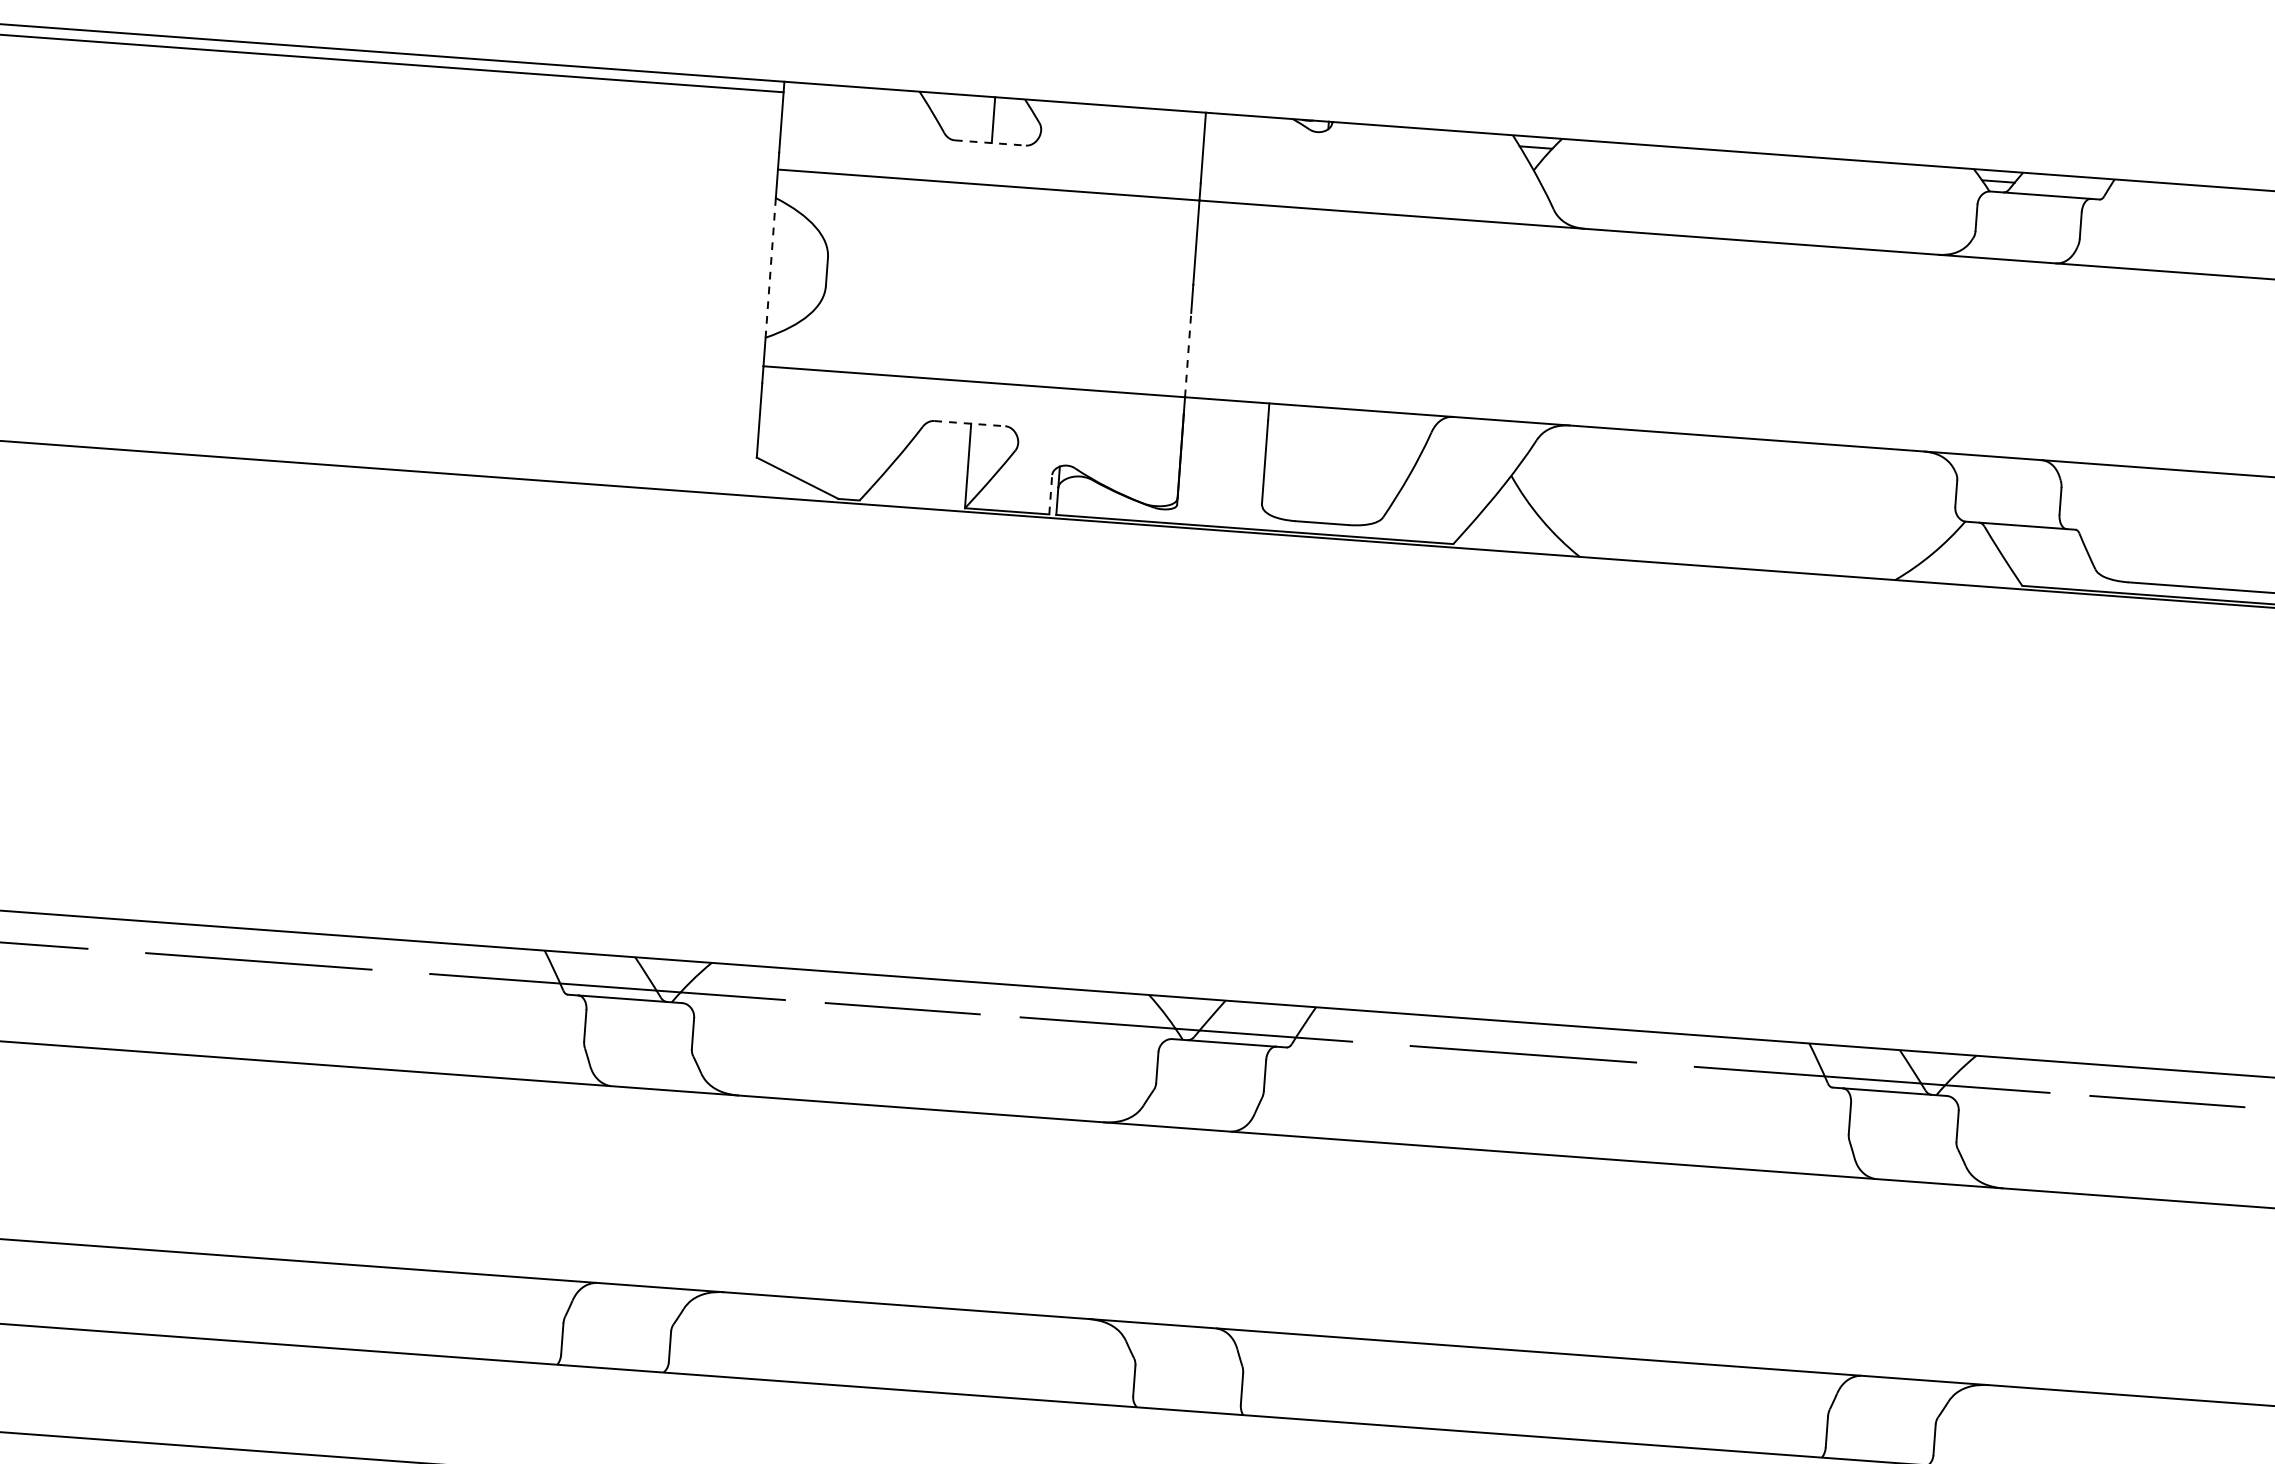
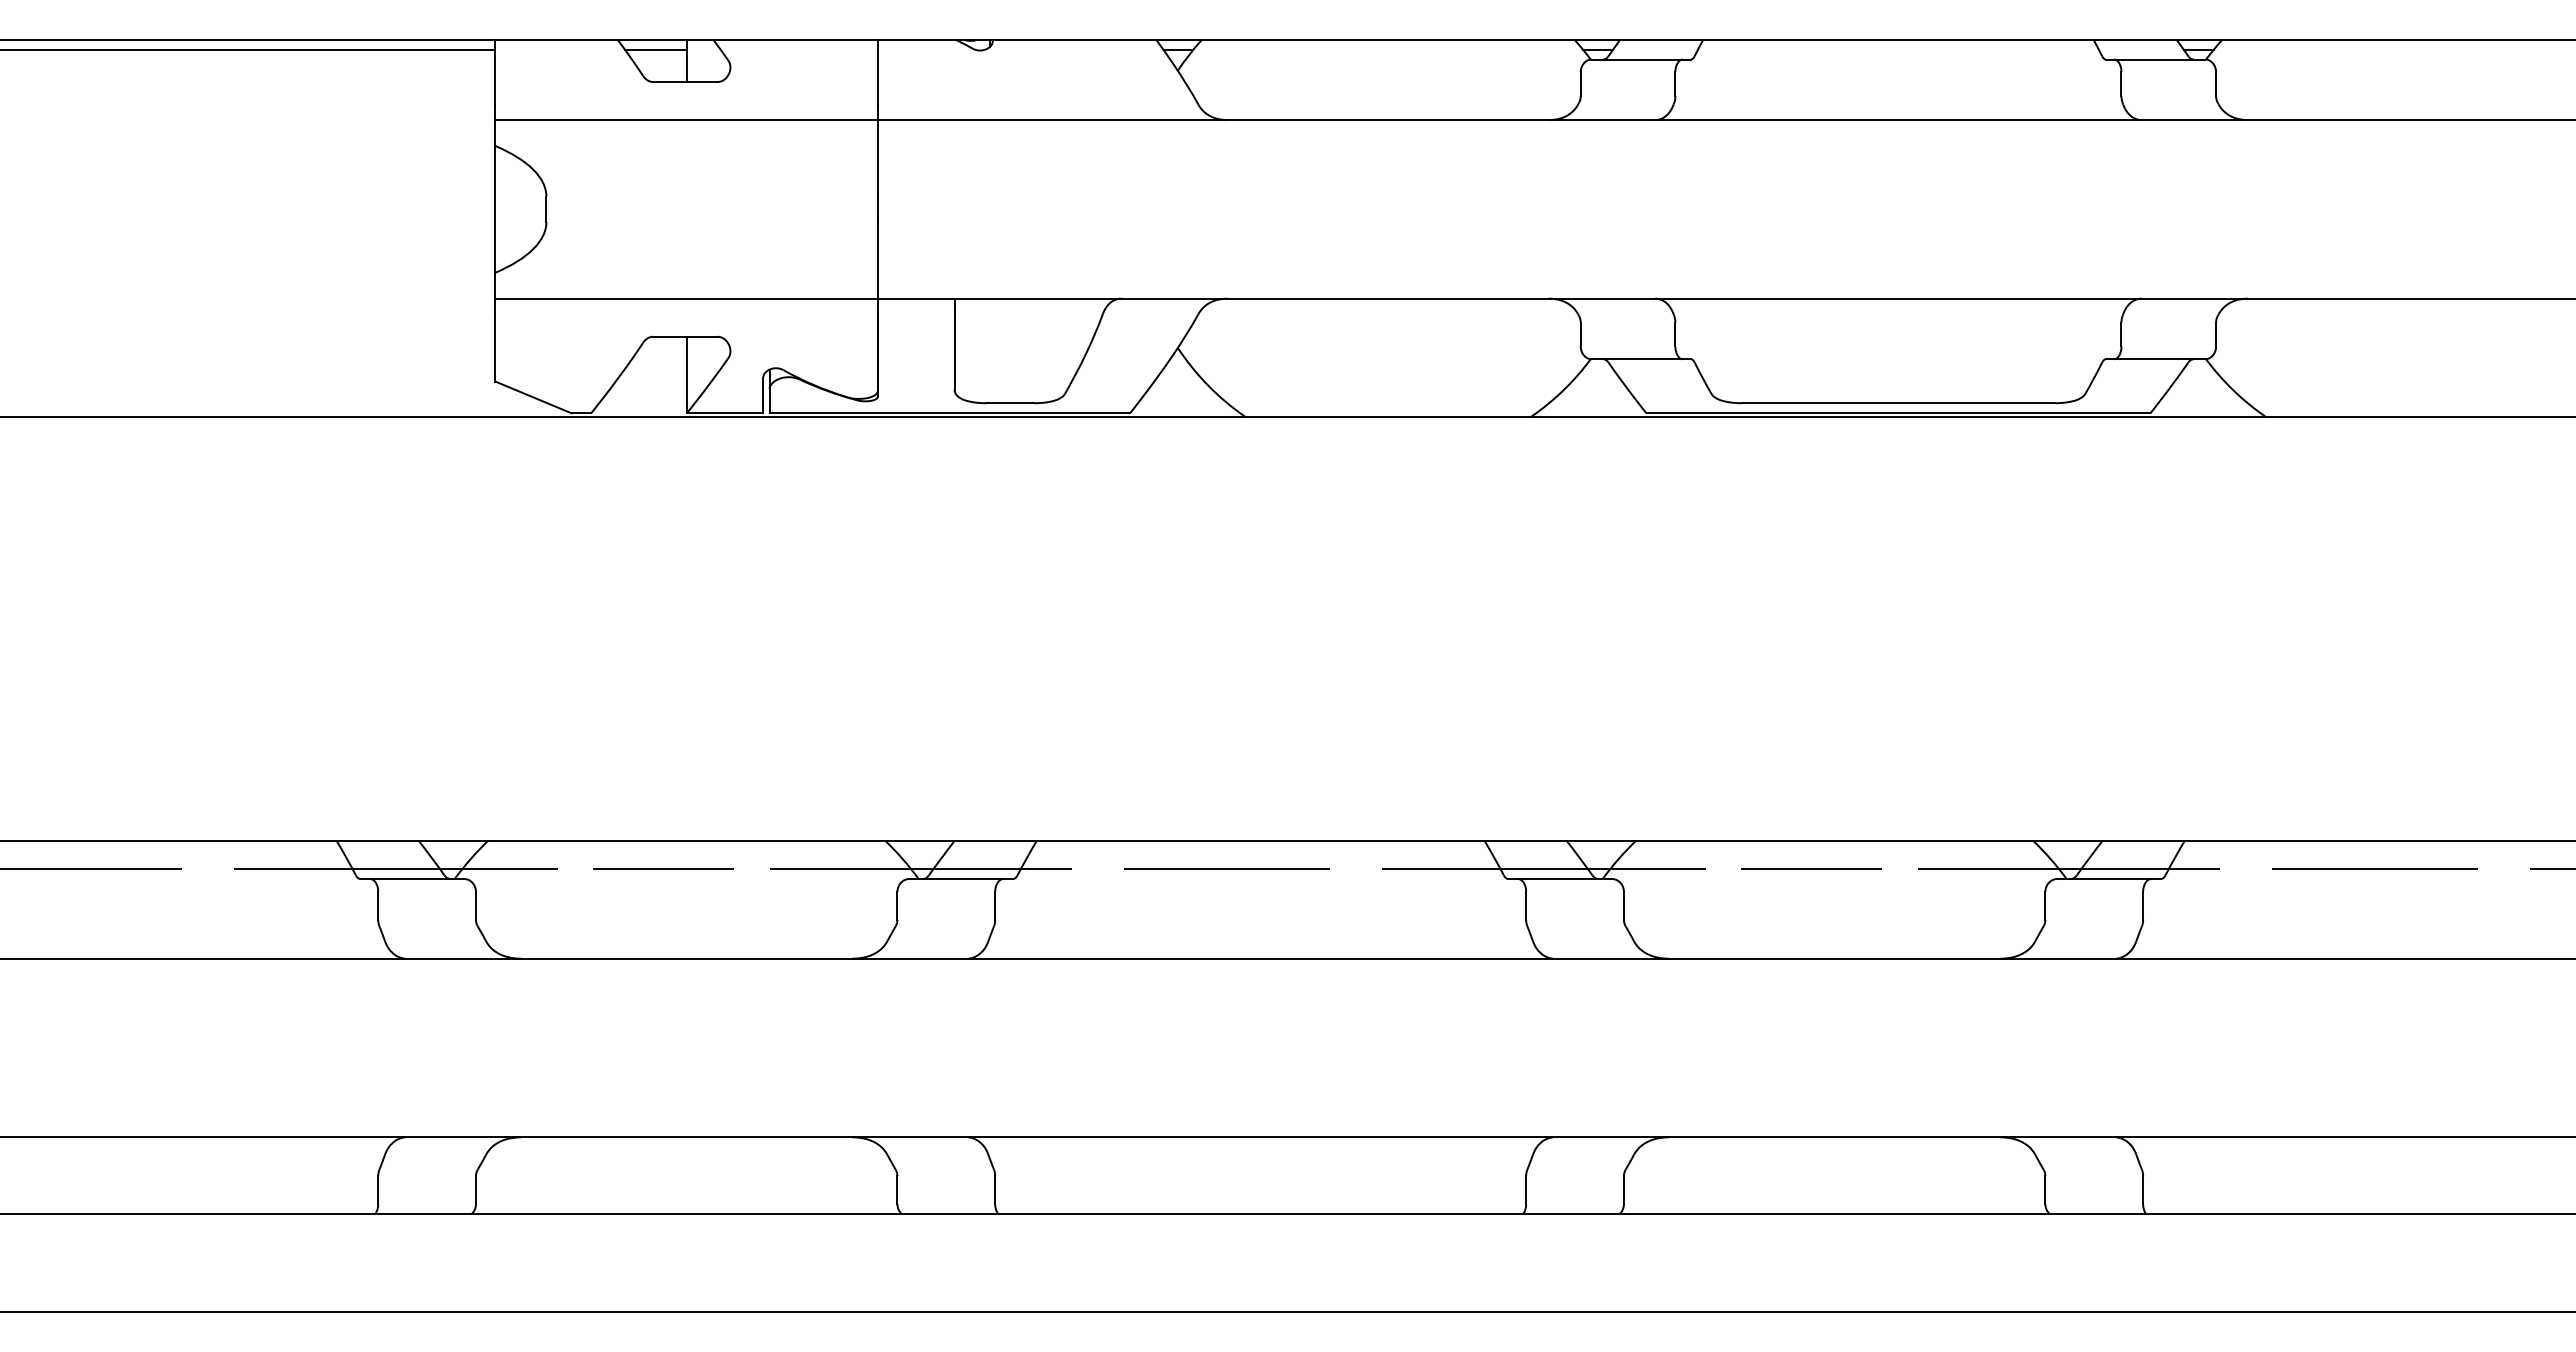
line: (960, 104) -> (655, 49), added
line: (990, 142) -> (685, 81), dashed -> solid
line: (770, 268) -> (495, 209), dashed -> solid
line: (1188, 354) -> (878, 259), dashed -> solid
line: (969, 423) -> (685, 336), dashed -> solid
line: (1051, 494) -> (763, 395), dashed -> solid

